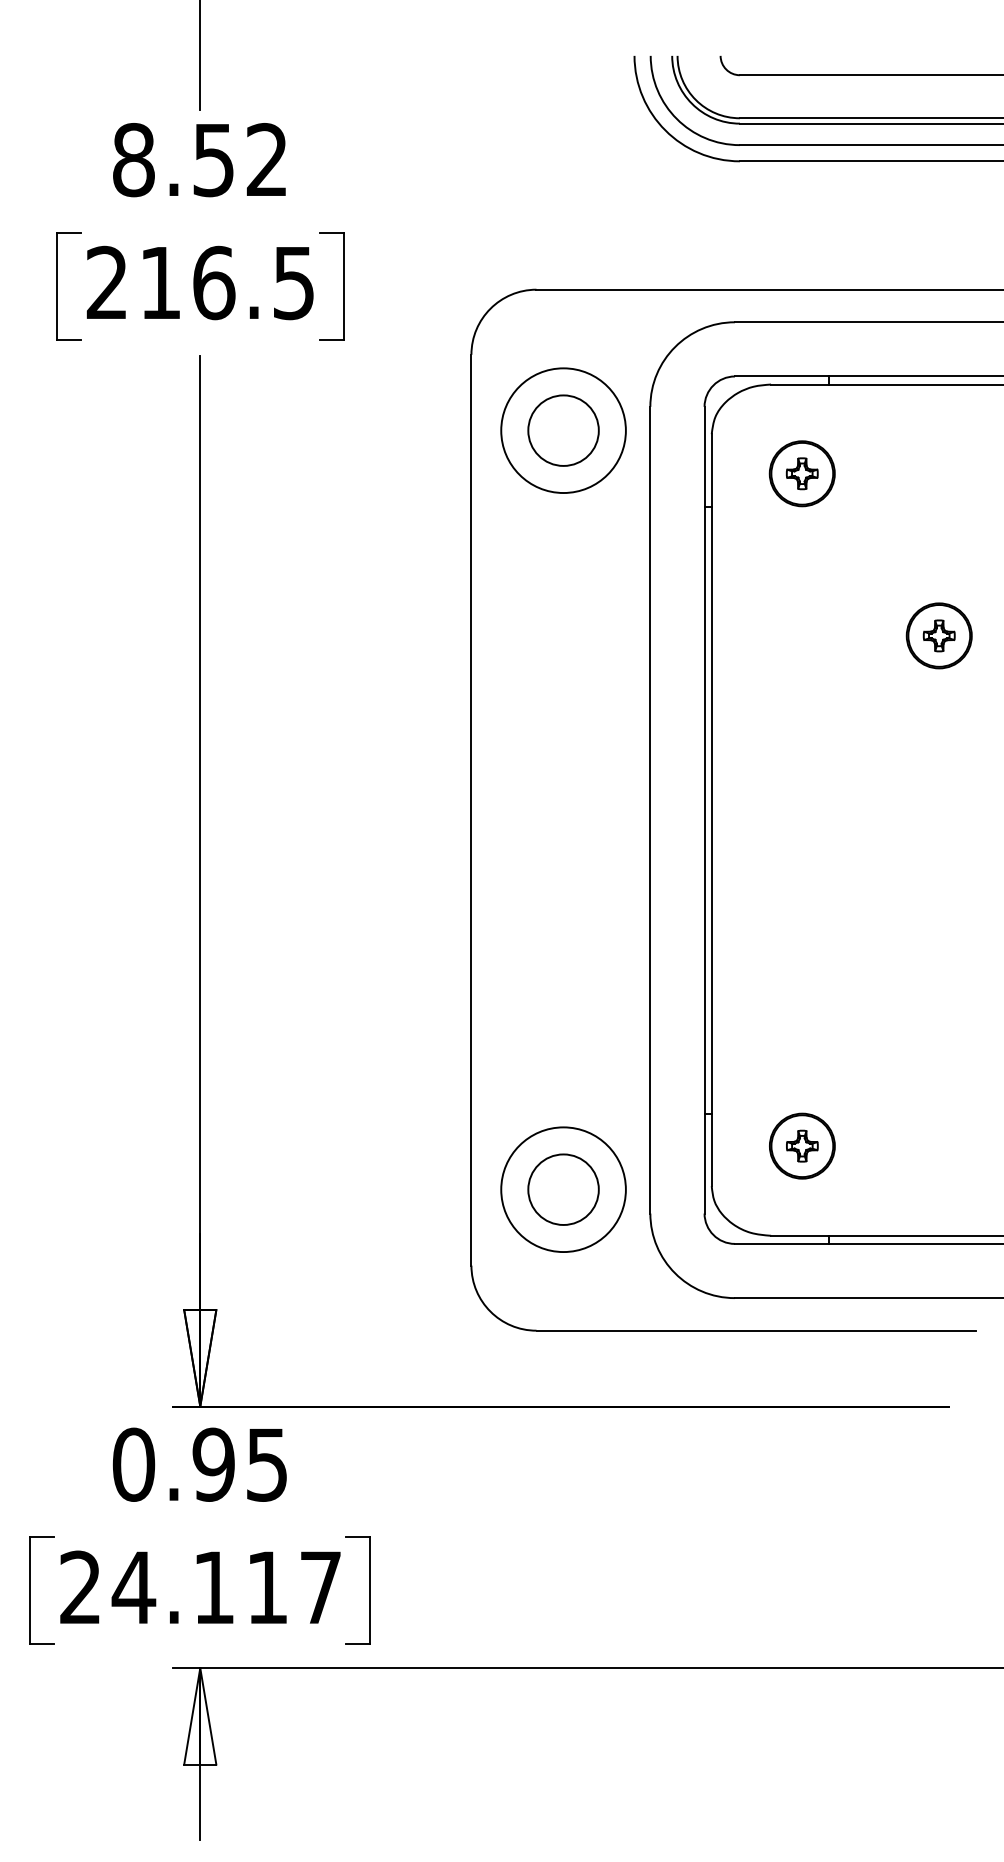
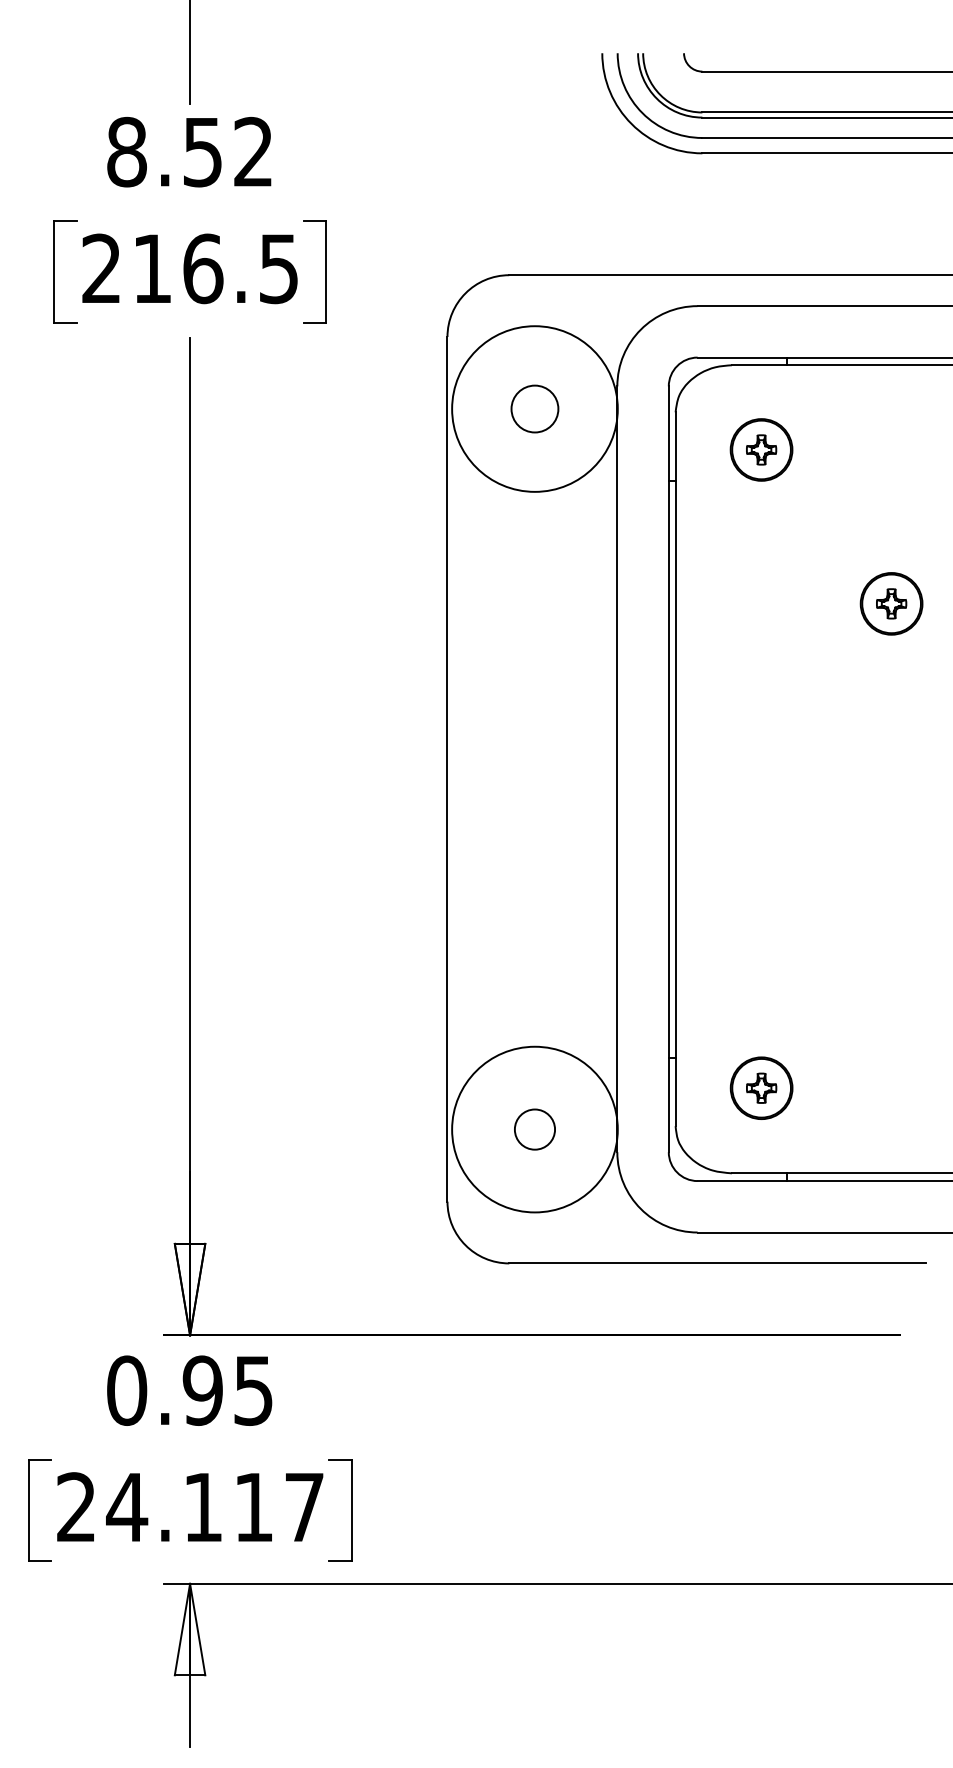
circle: (563, 430) -> (534, 408), size x0.7
circle: (563, 430) -> (534, 408), size x1.4
circle: (563, 1189) -> (534, 1129), size x0.6
circle: (563, 1189) -> (534, 1129), size x1.4

